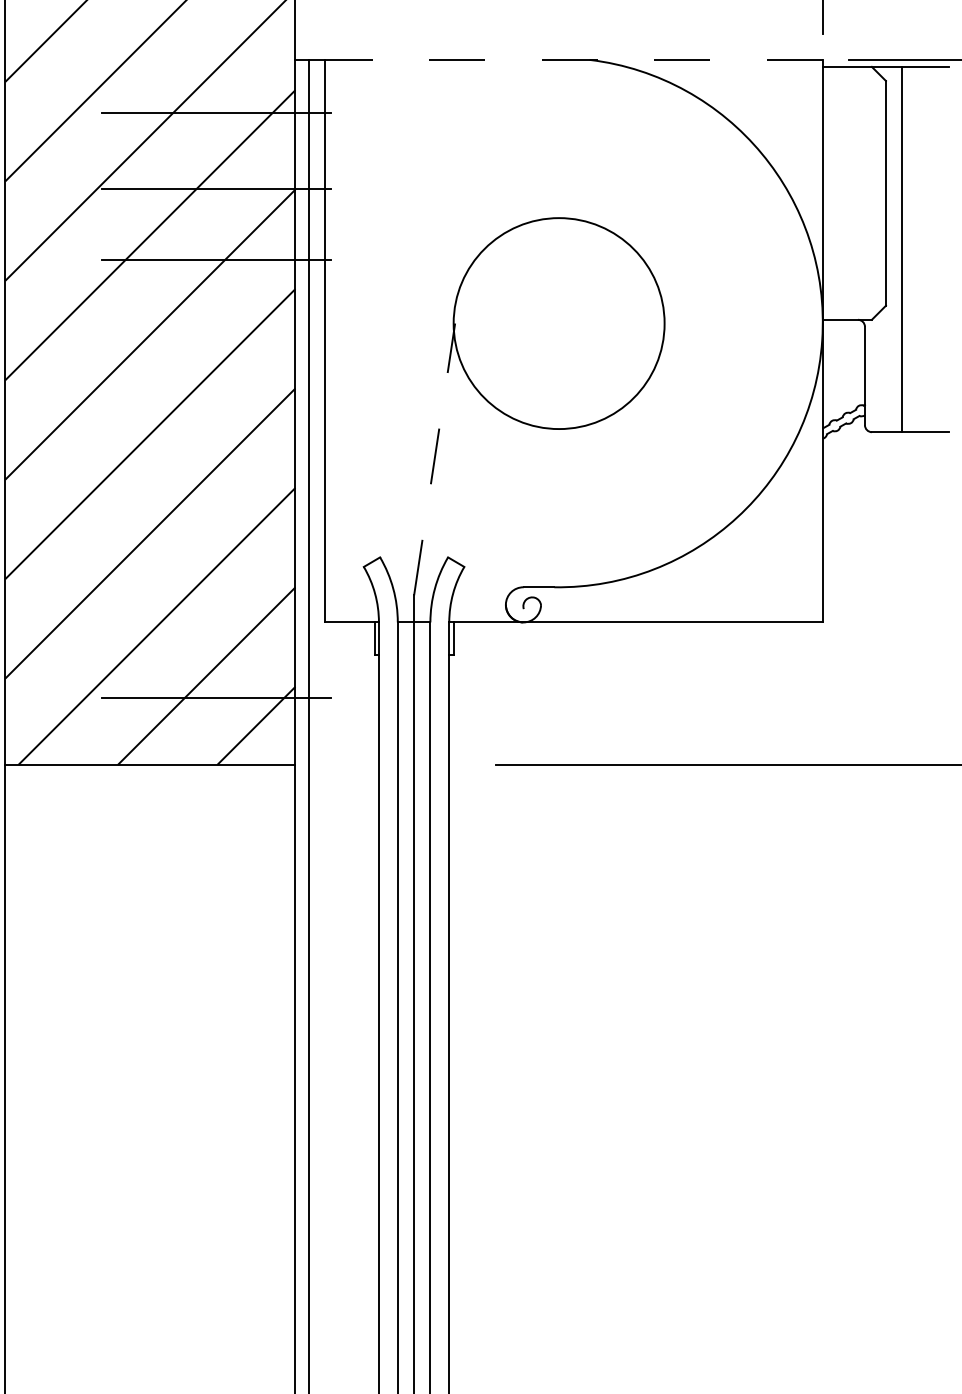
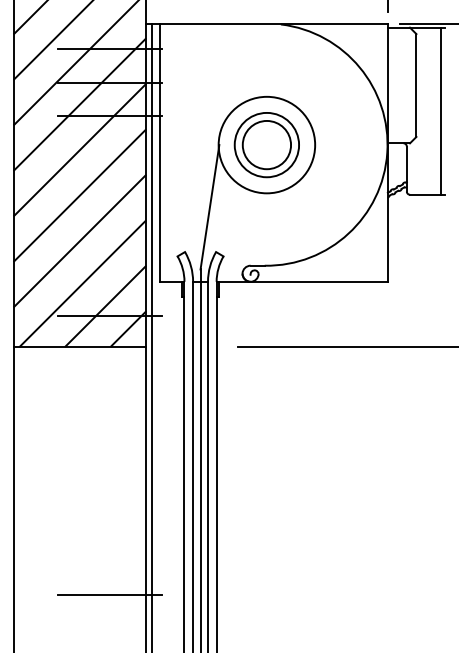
line: (573, 59) -> (273, 24), dashed -> solid
line: (901, 247) -> (440, 110), moved
part: (558, 324) -> (266, 145), added
line: (433, 459) -> (209, 207), dashed -> solid
line: (215, 1308) -> (109, 595), added

